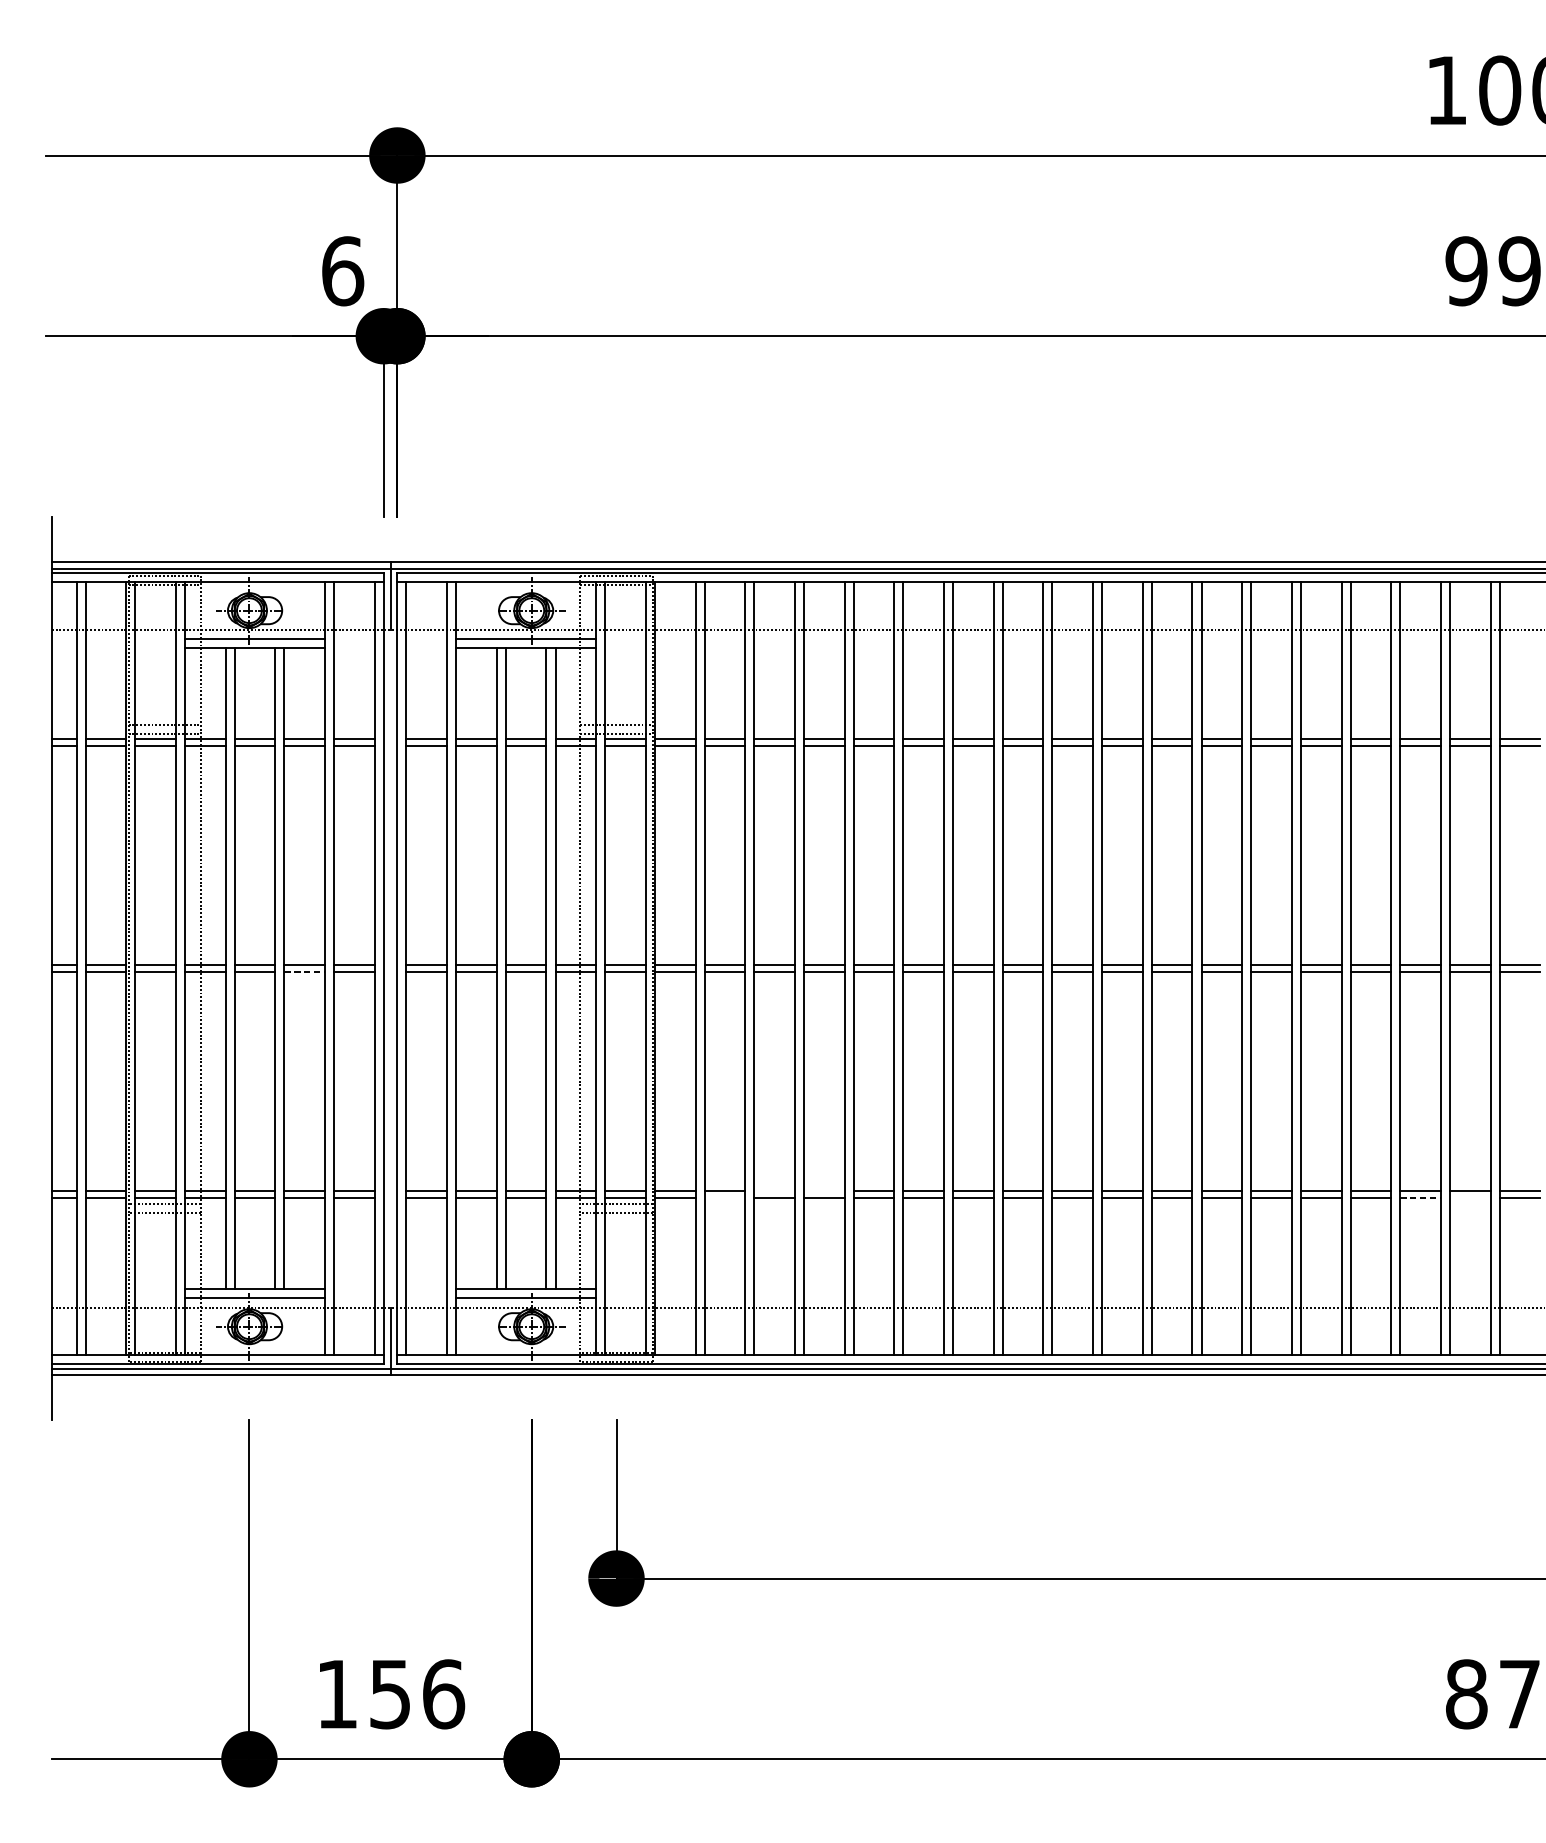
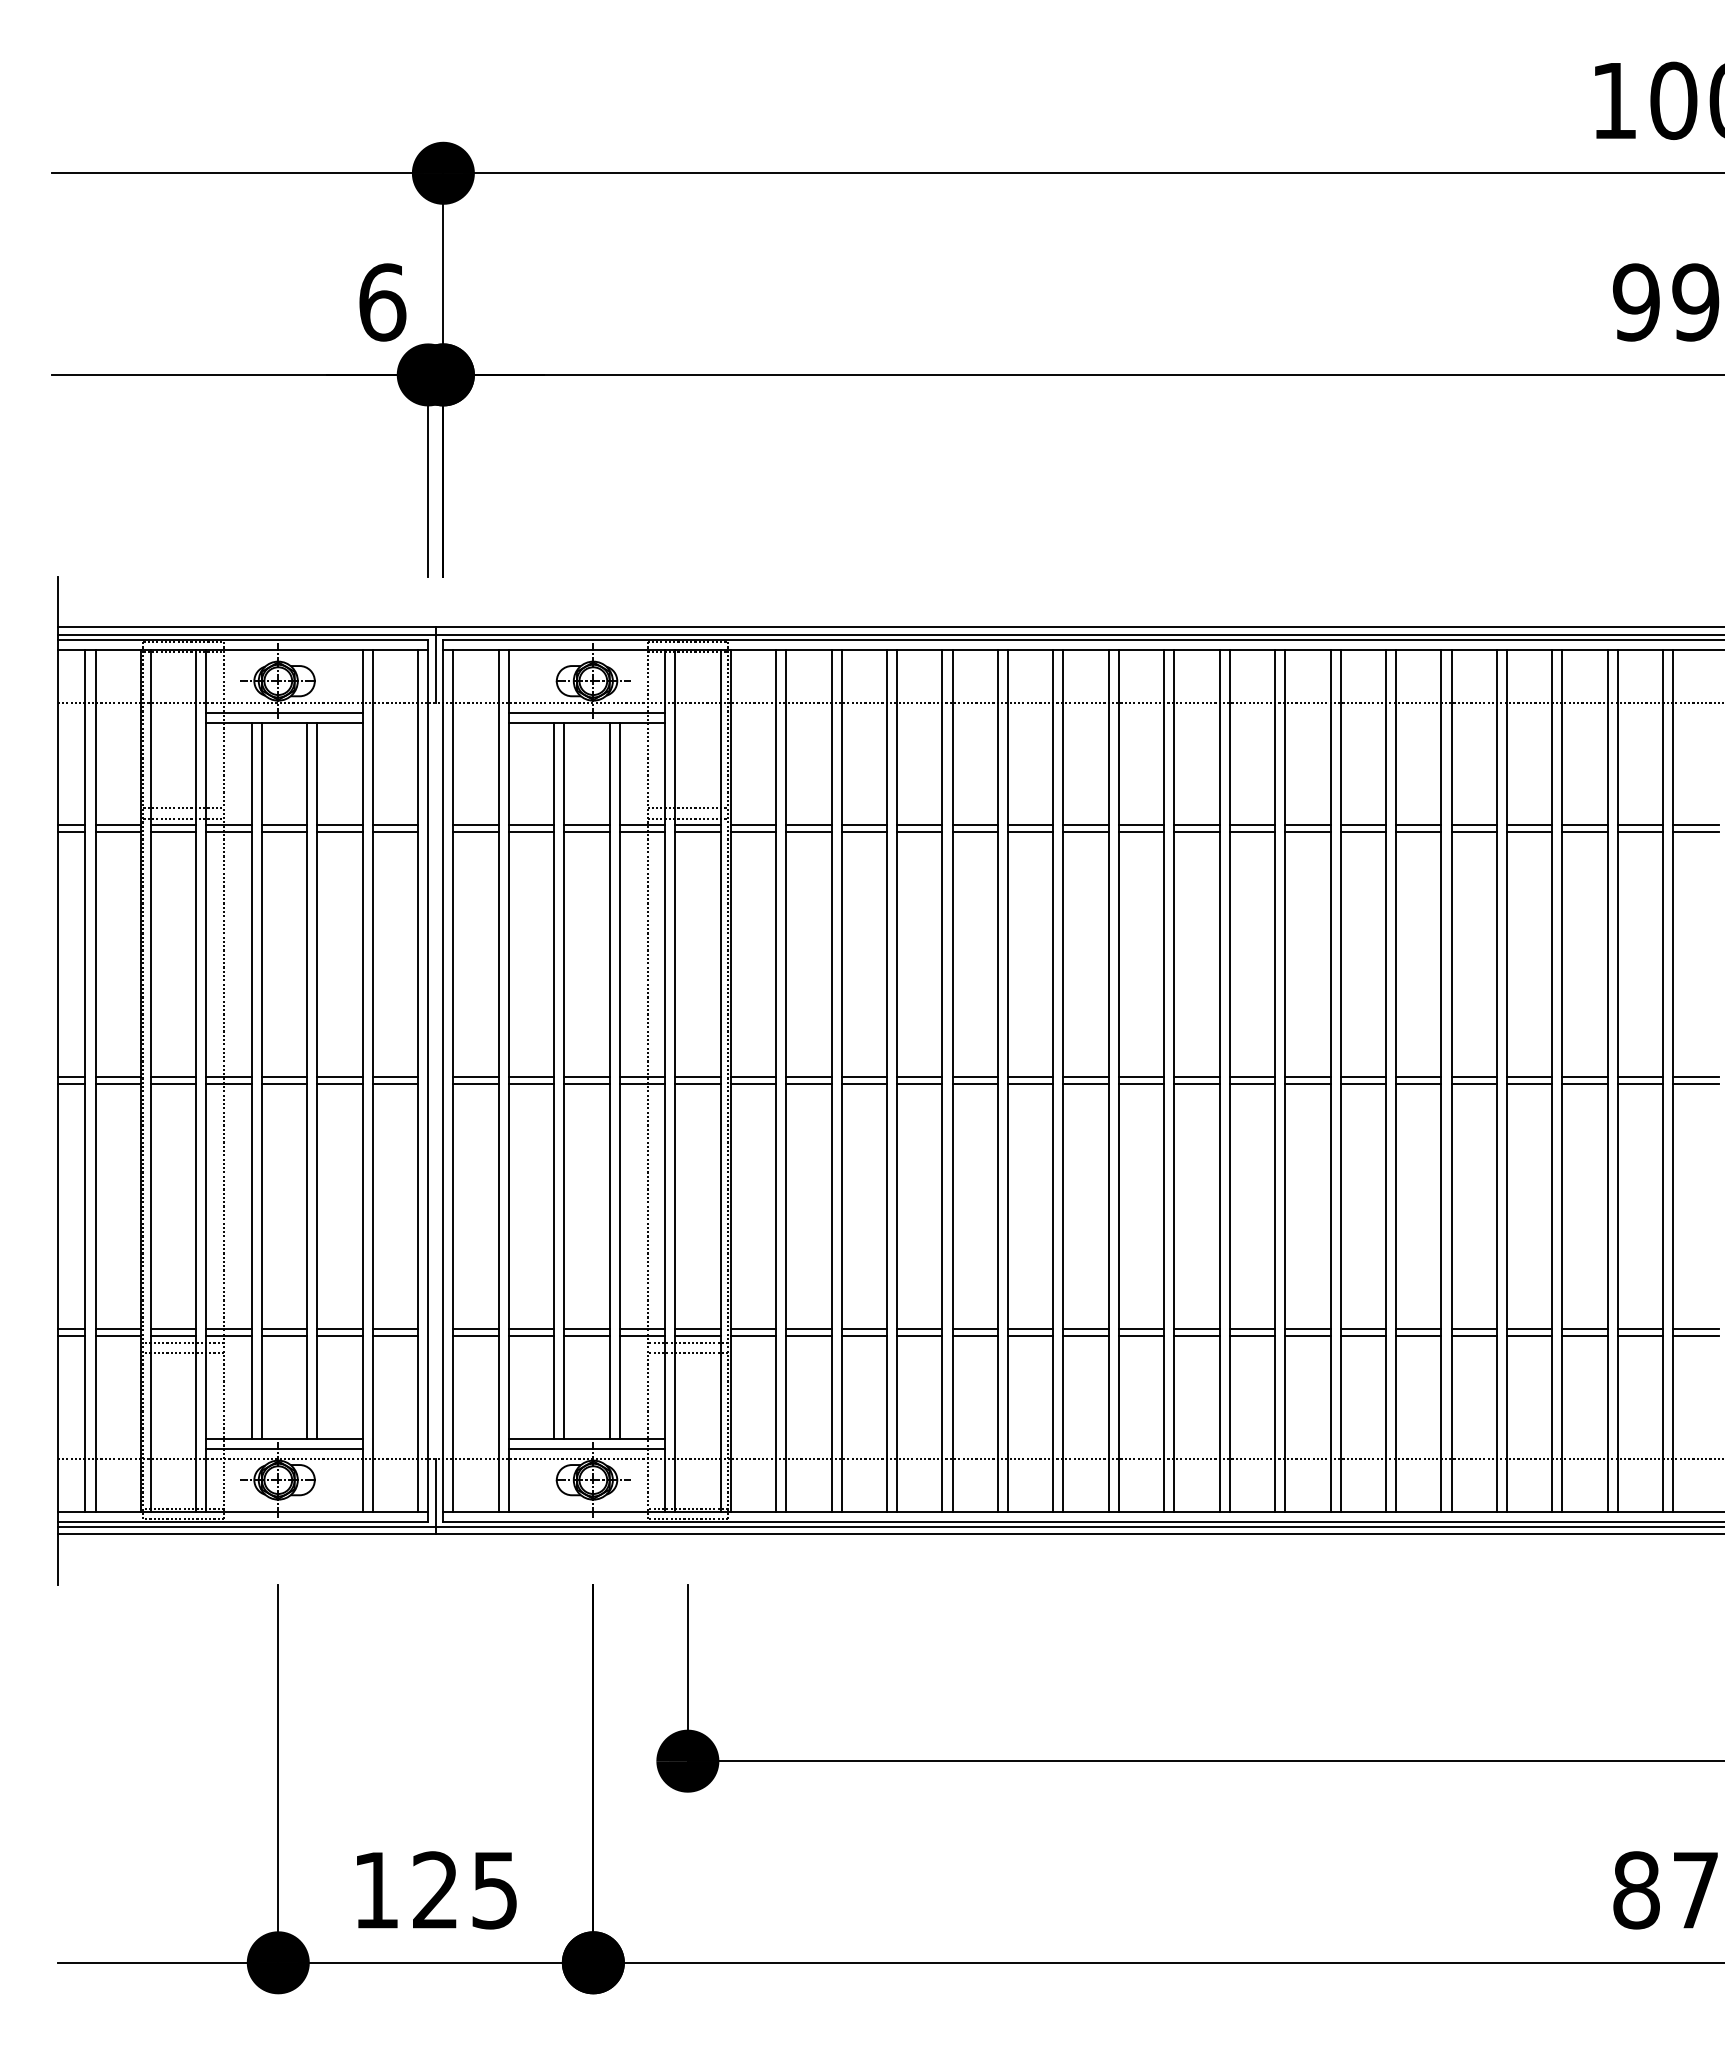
line: (305, 972) -> (340, 1084), dashed -> solid
line: (773, 1190) -> (863, 1328), added
line: (824, 1190) -> (919, 1328), added
line: (724, 1197) -> (808, 1336), added
line: (1420, 1197) -> (1585, 1336), dashed -> solid
line: (1470, 1197) -> (1640, 1336), added
text: (417, 1694) -> (465, 1890), 156 -> 125

